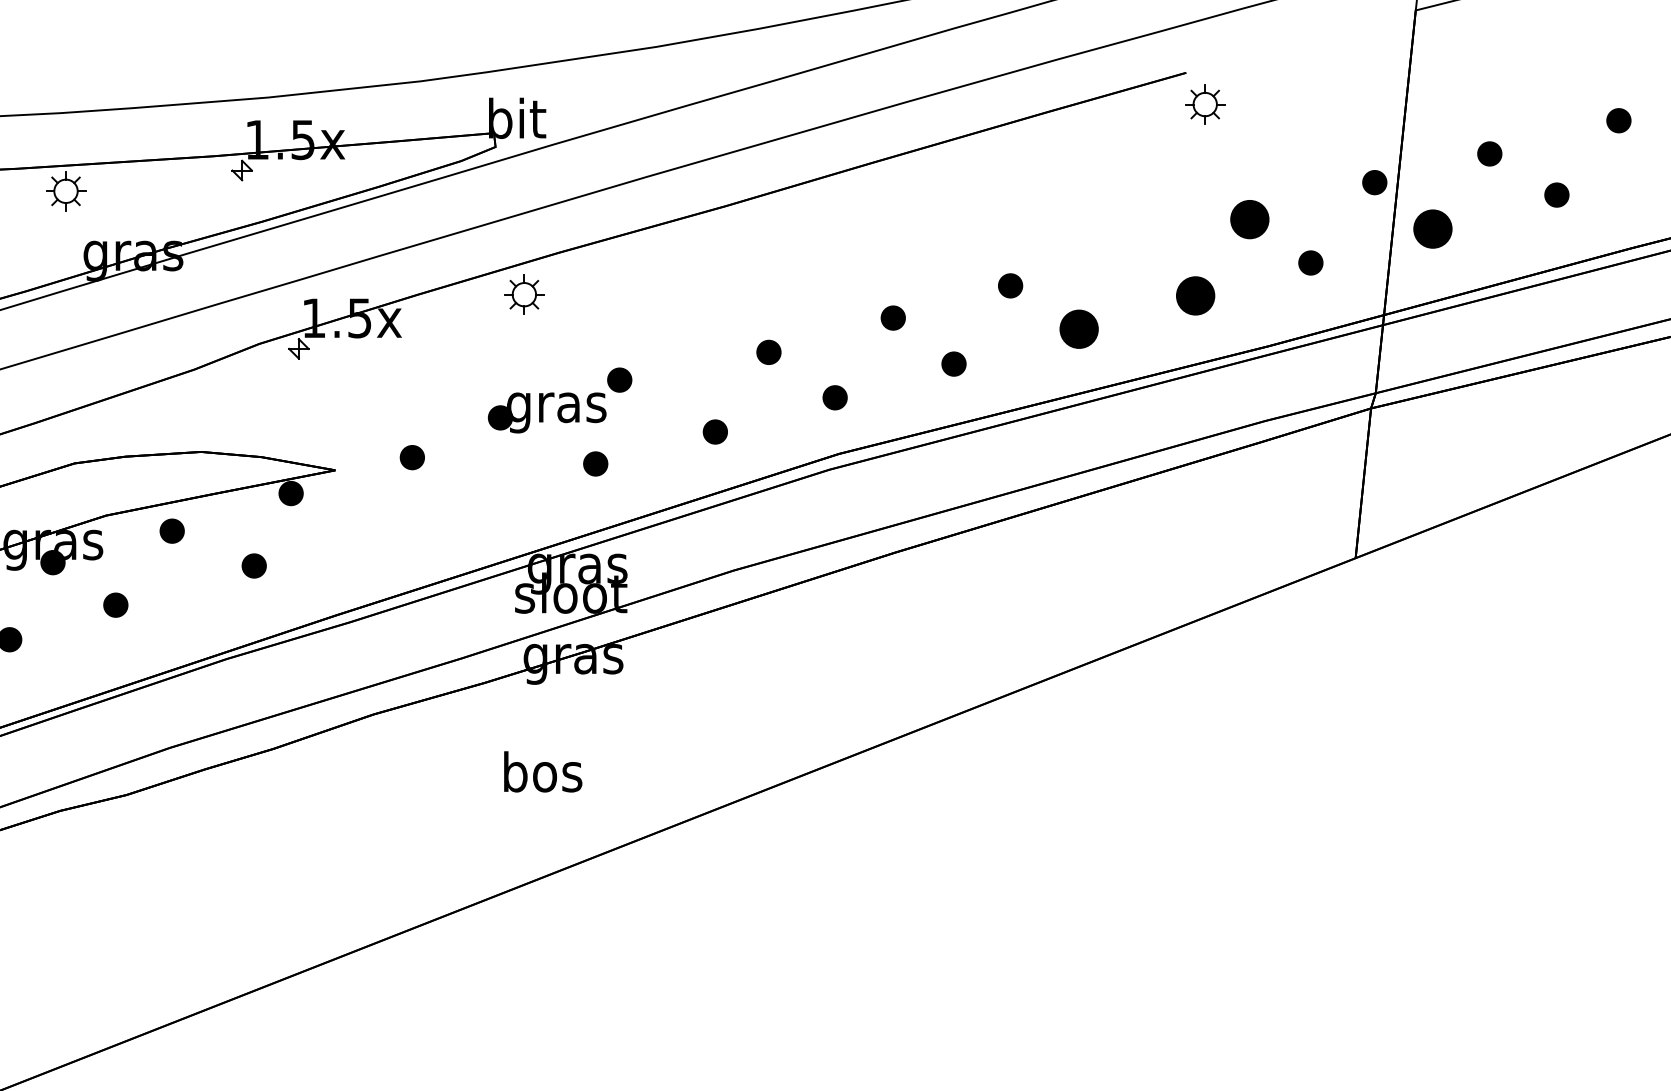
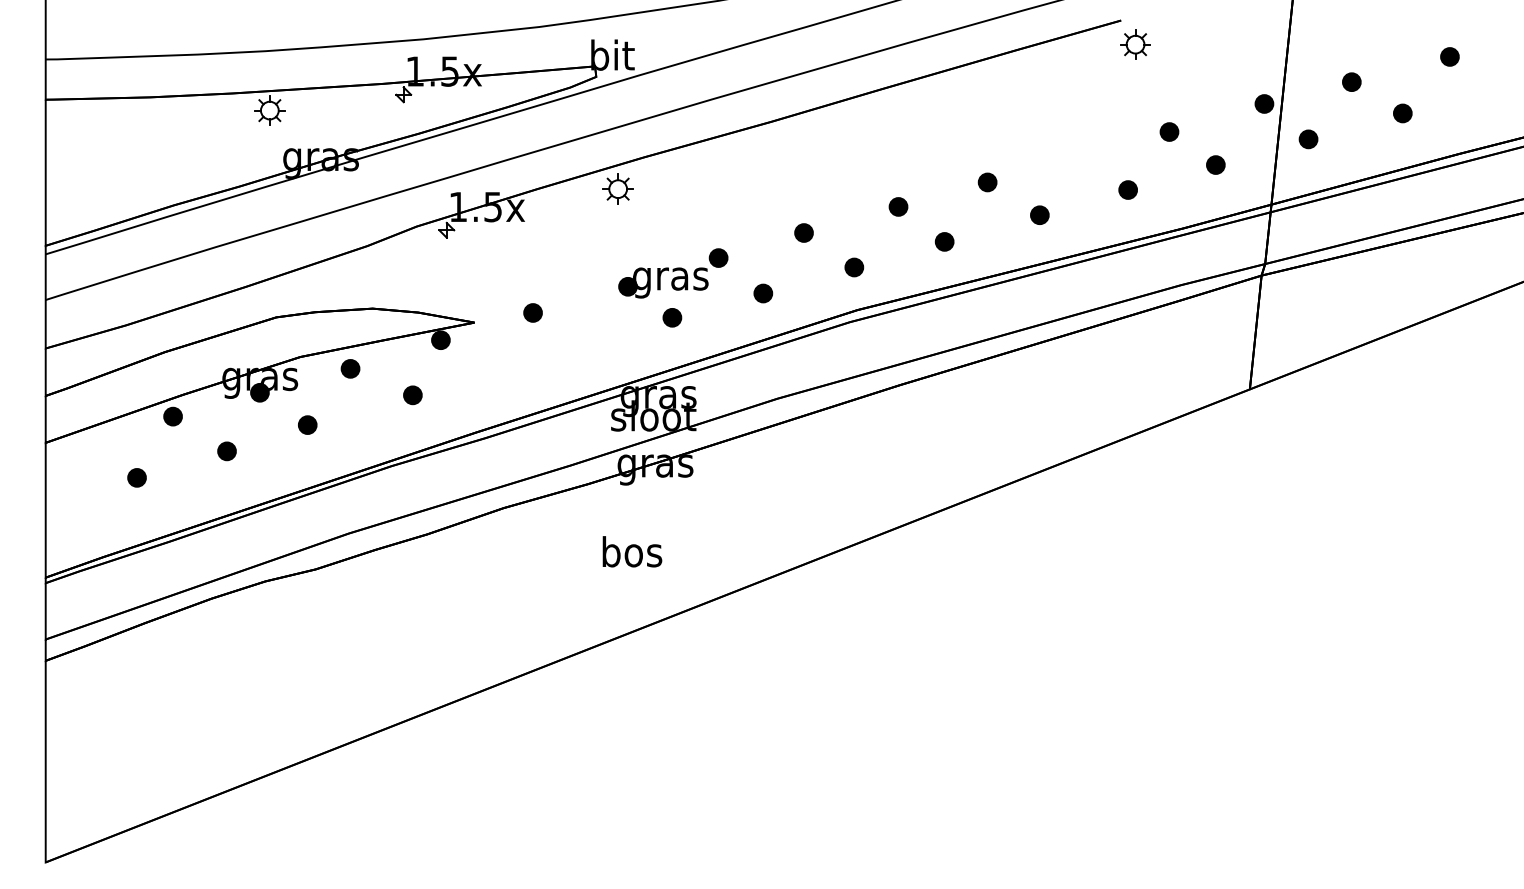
part: (1249, 218) -> (1169, 131), size x0.62
part: (1432, 229) -> (1308, 139), size x0.62
part: (1194, 295) -> (1127, 189), size x0.62
part: (1078, 328) -> (1039, 214), size x0.62
part: (560, 400) -> (673, 273), moved

